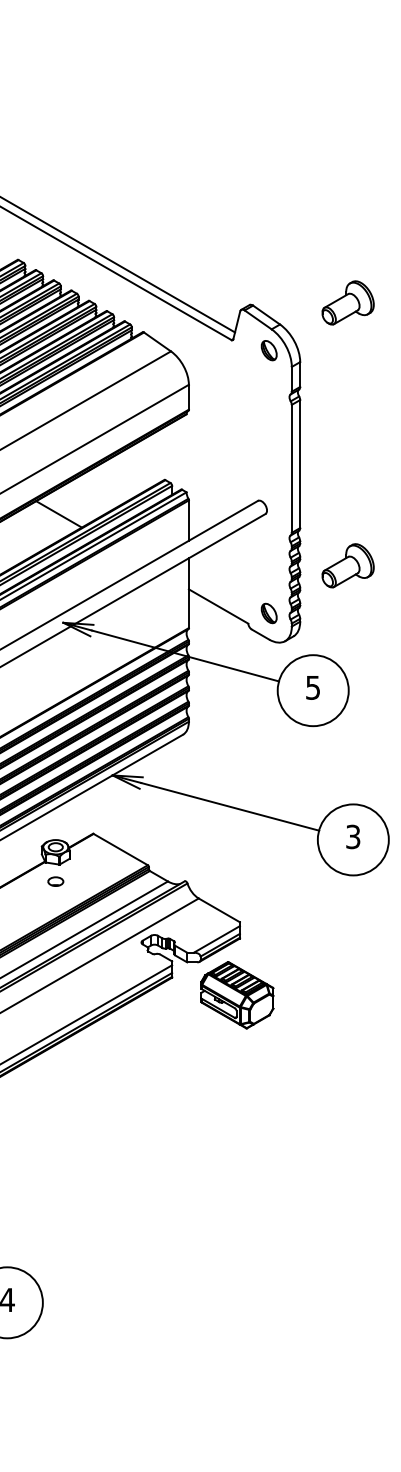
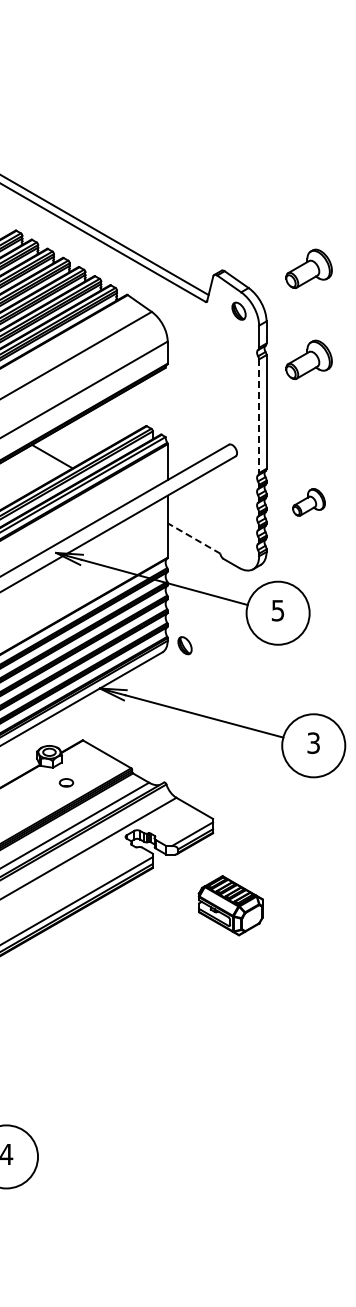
part: (347, 404) -> (308, 359), added
line: (292, 469) -> (259, 416), solid -> dashed
part: (347, 565) -> (308, 502), size x0.7
line: (217, 606) -> (193, 538), solid -> dashed
part: (268, 613) -> (184, 645), moved
part: (55, 881) -> (66, 782), moved
part: (237, 994) -> (230, 905), moved

